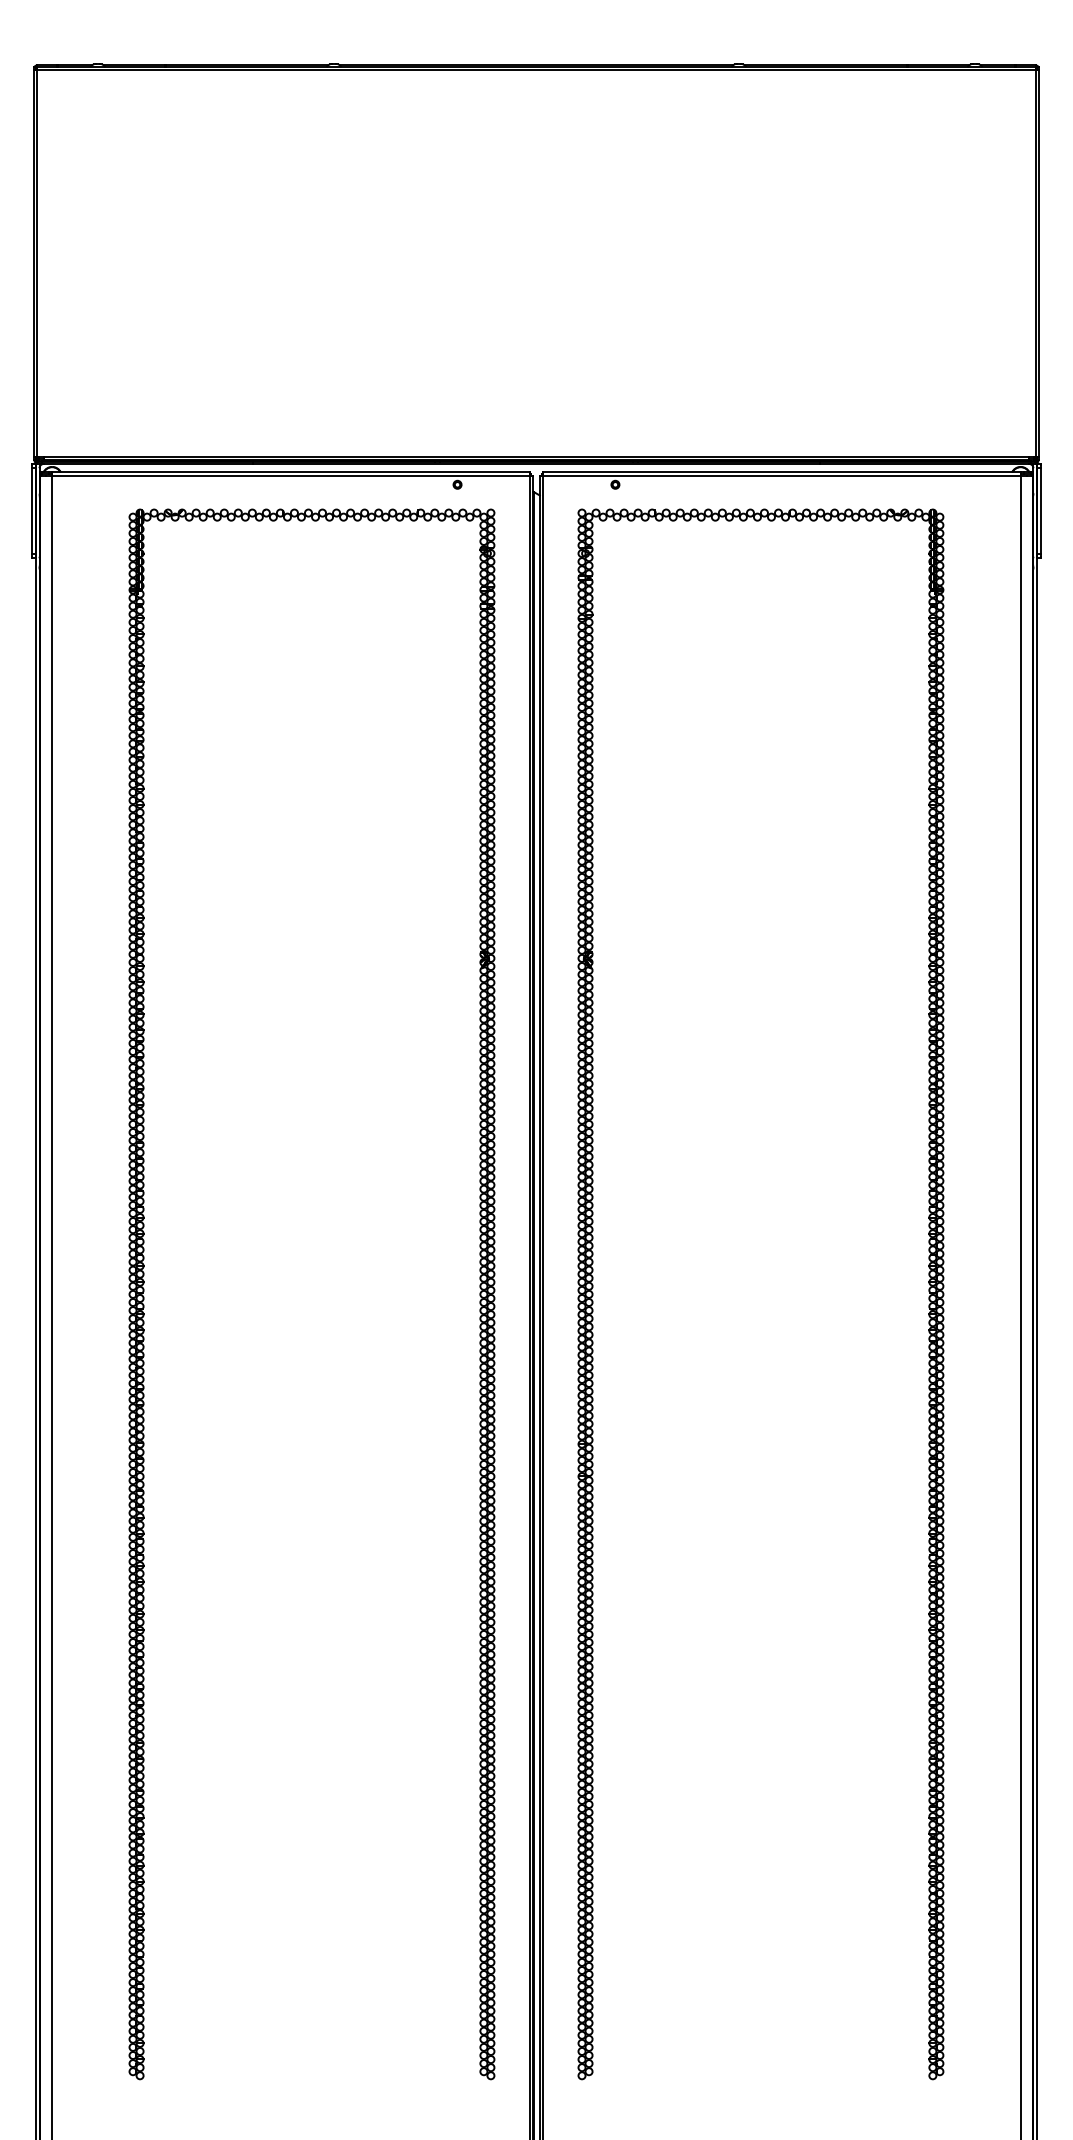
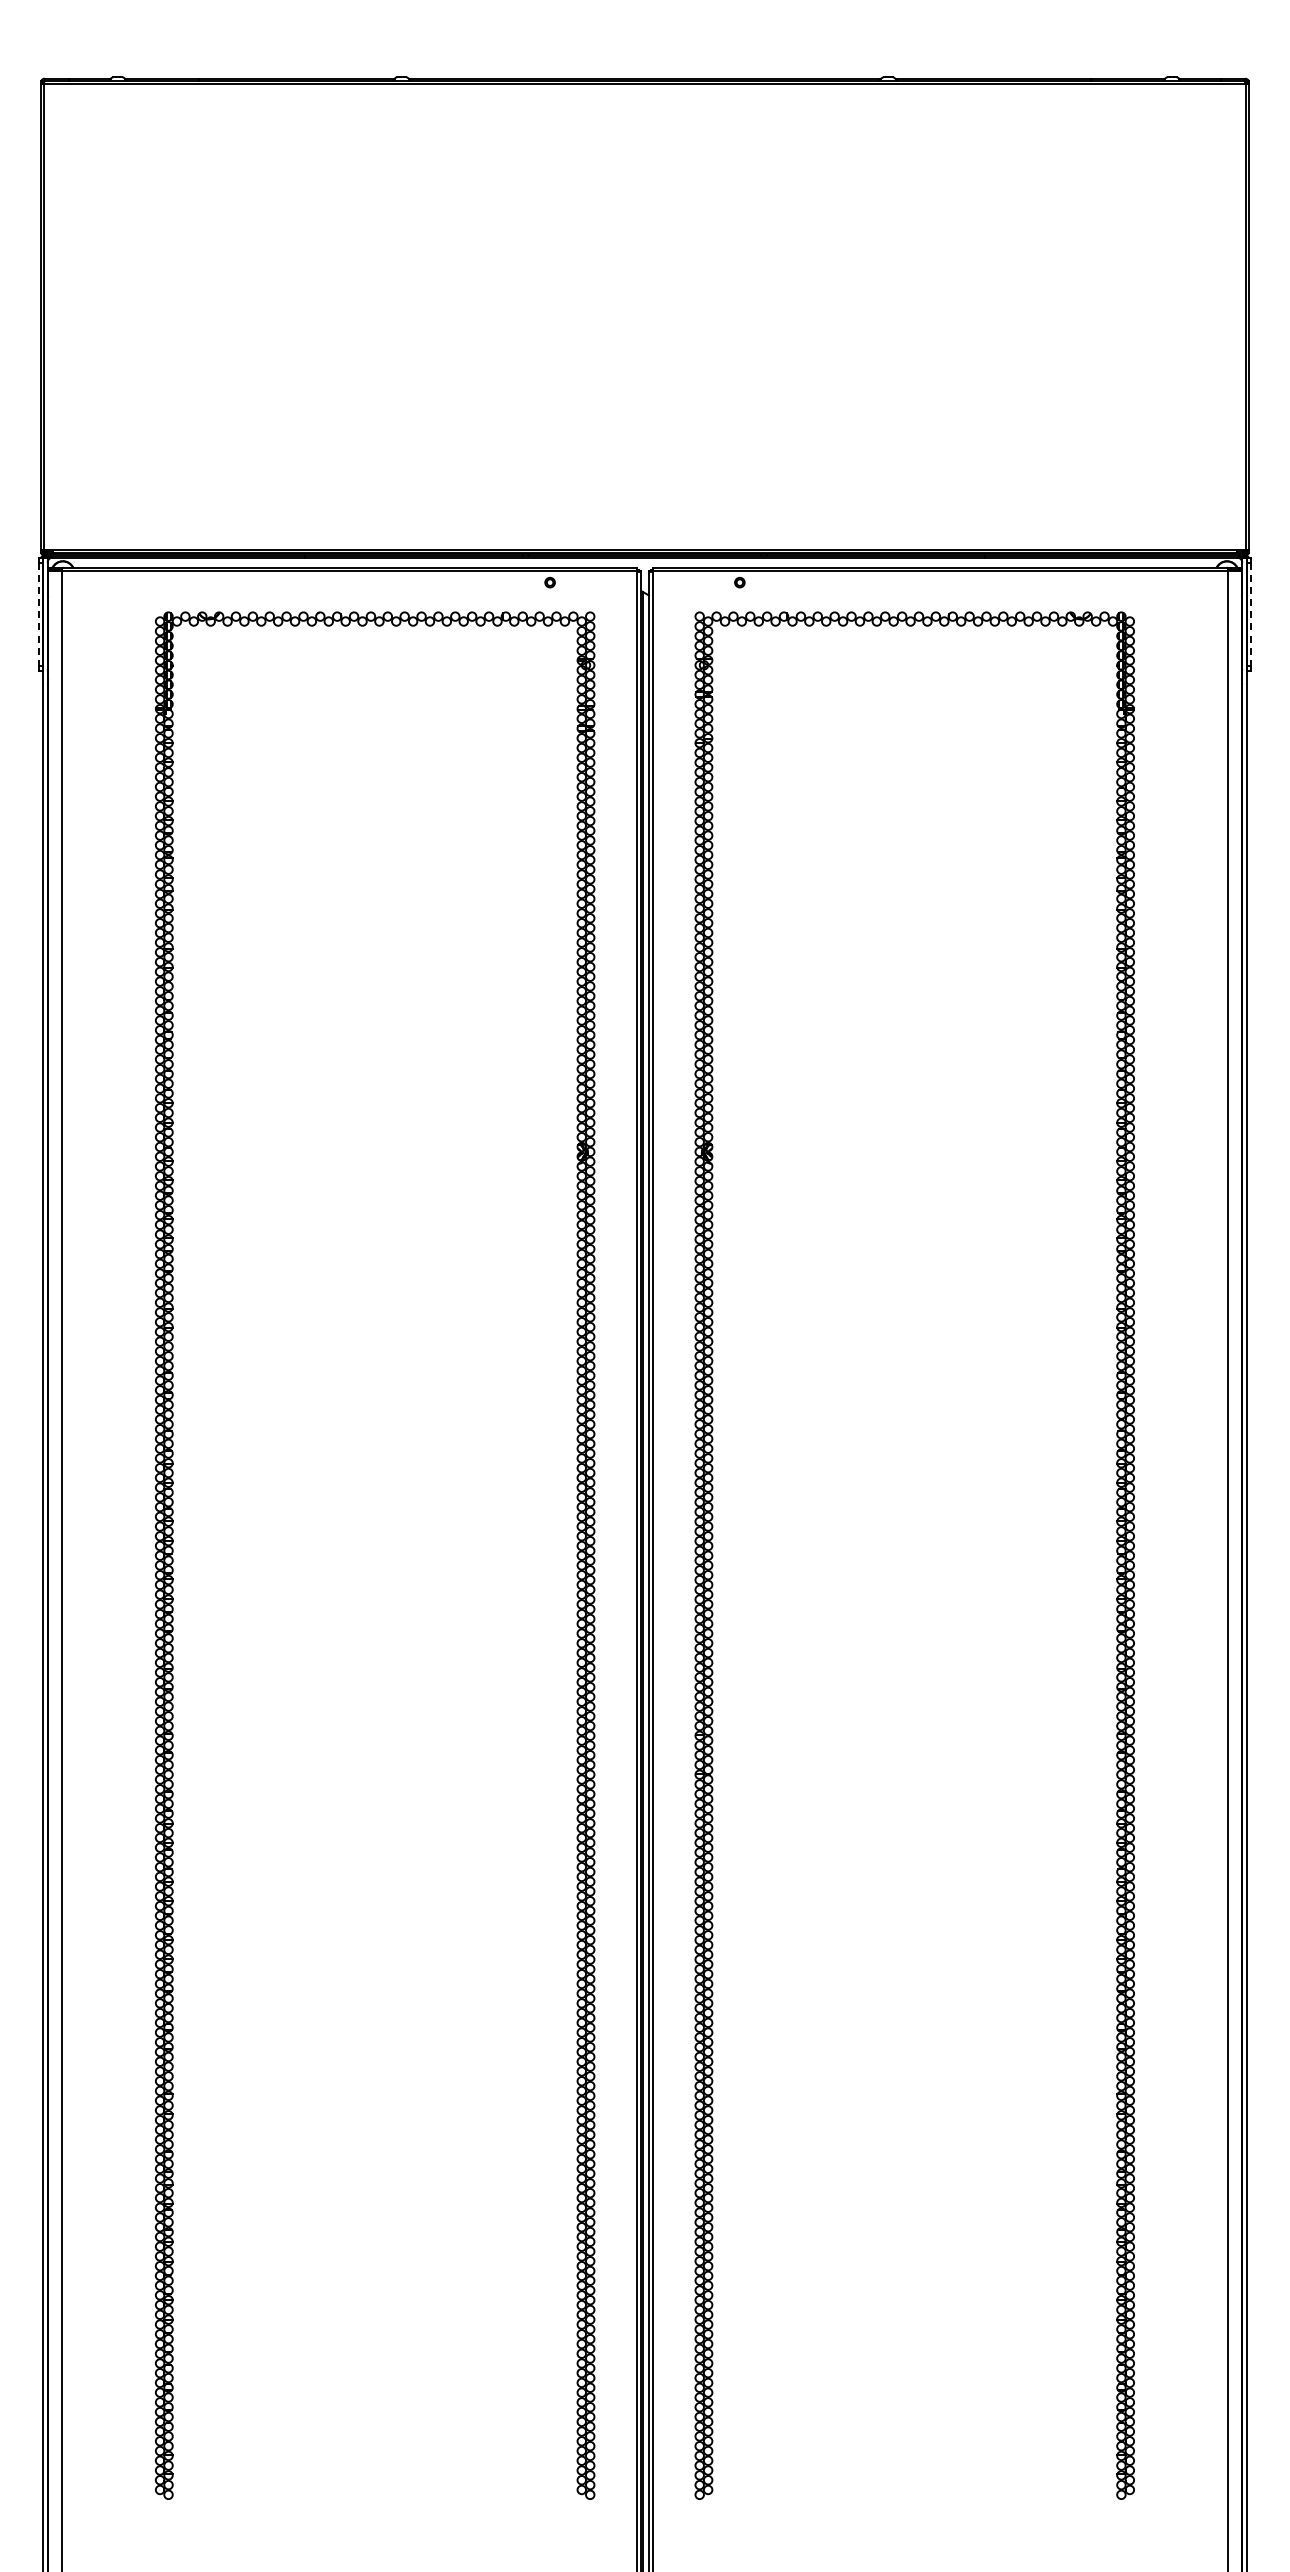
line: (31, 511) -> (38, 614), solid -> dashed
line: (1041, 511) -> (1251, 614), solid -> dashed

